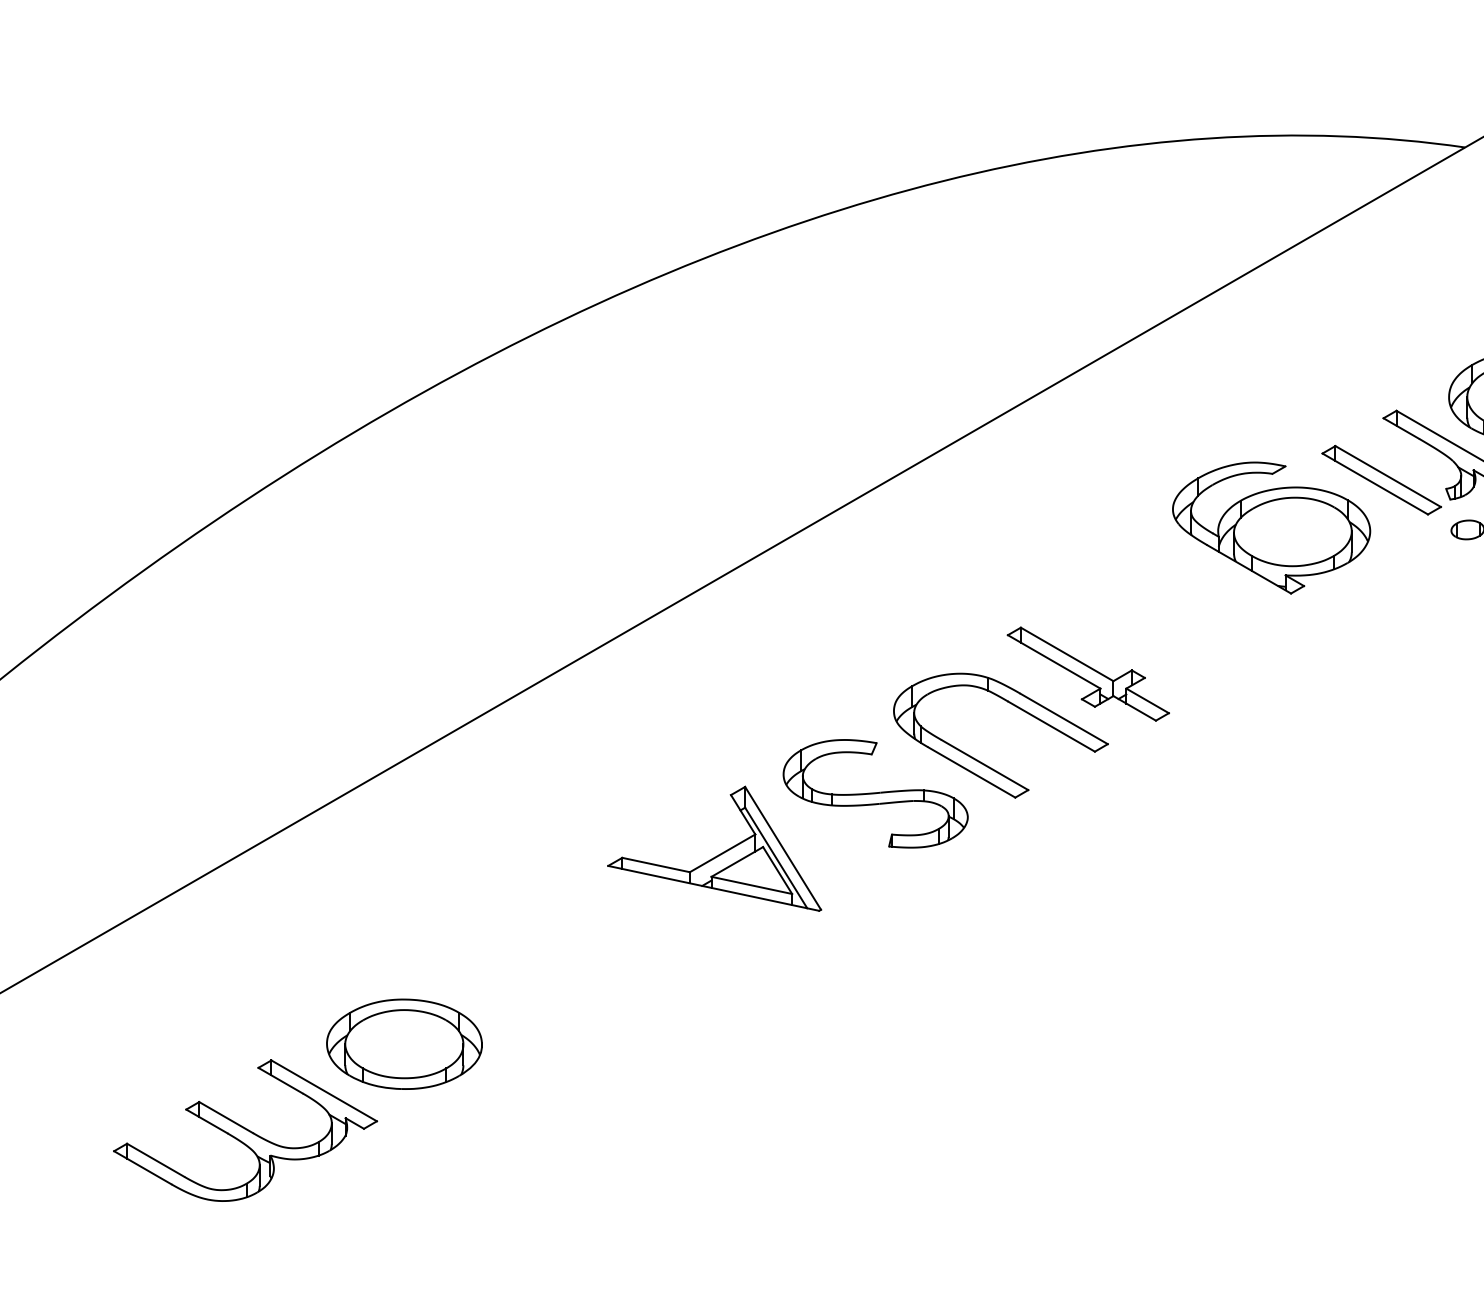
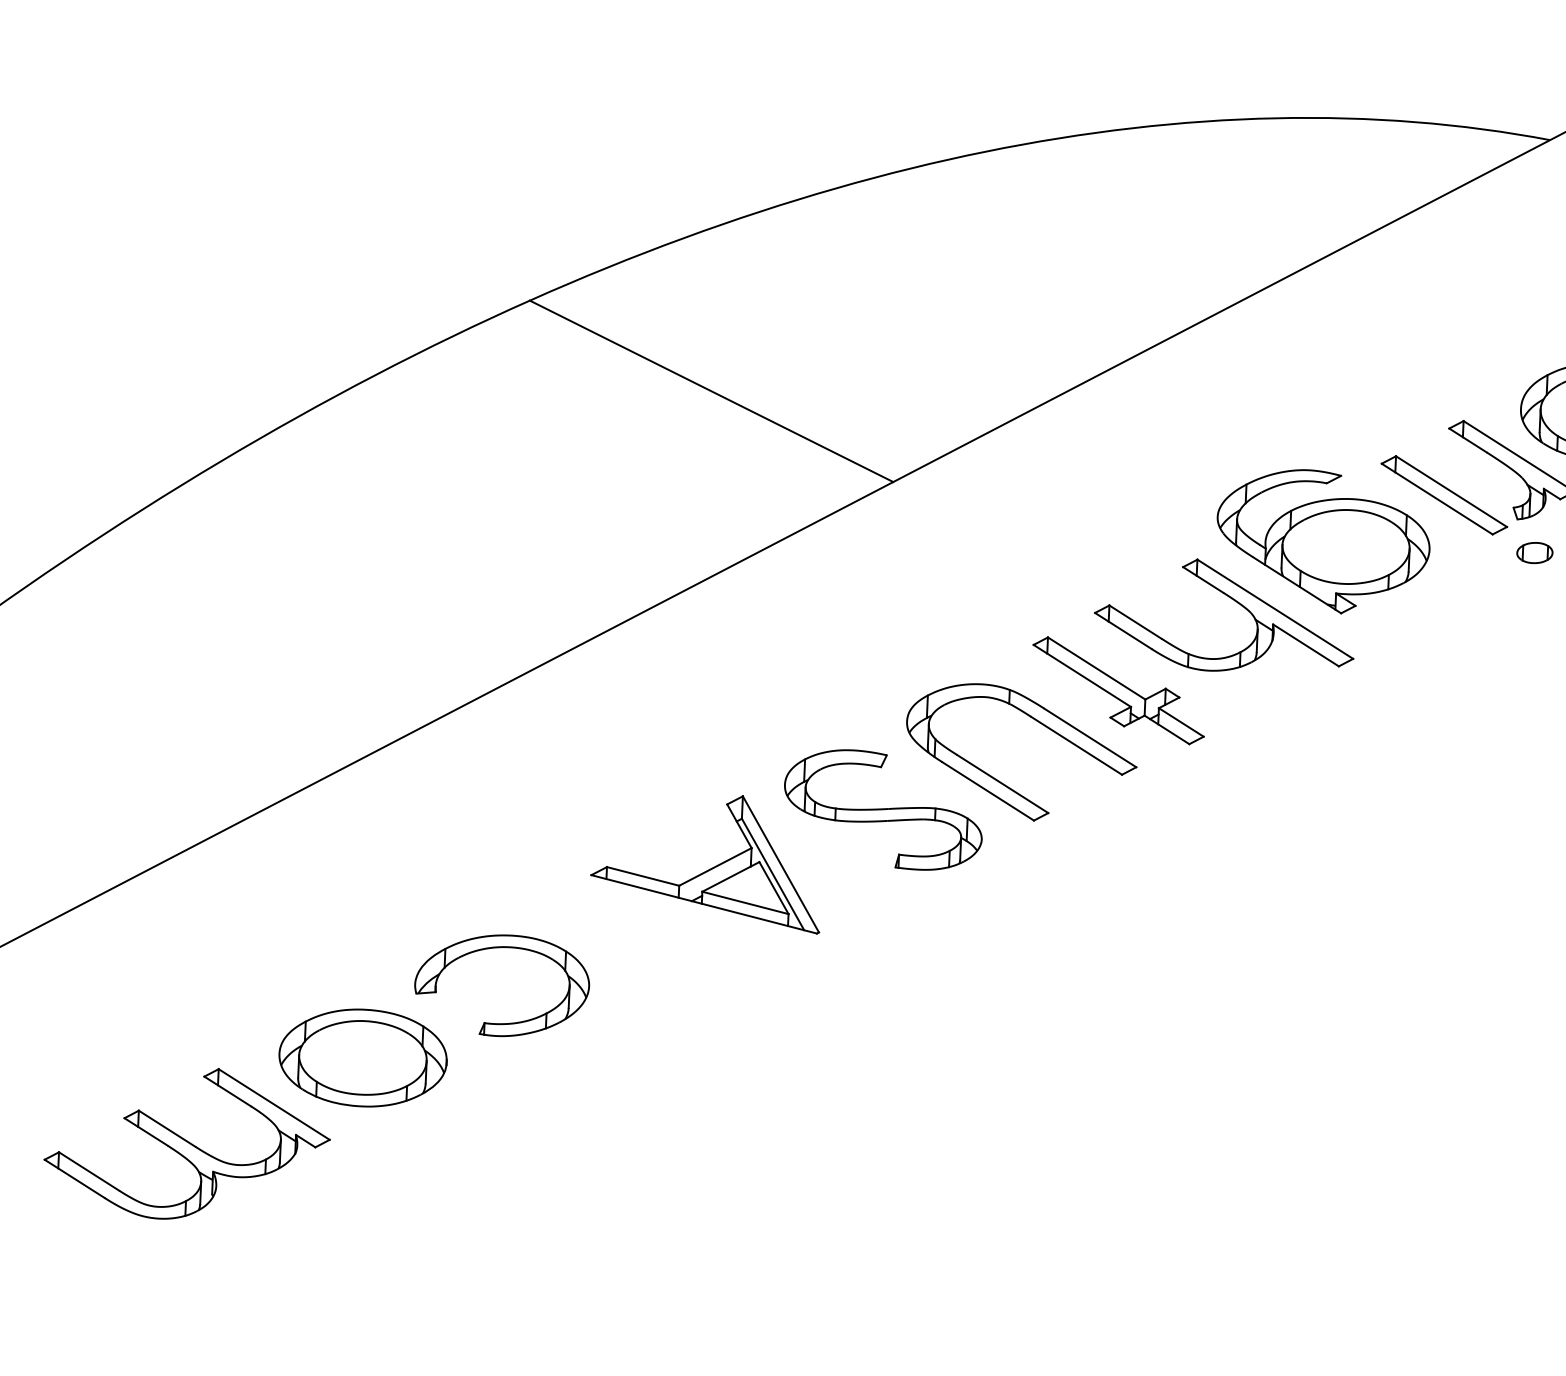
line: (699, 413) -> (711, 391), added
part: (1192, 587) -> (1235, 602), added
part: (527, 937) -> (500, 948), added

